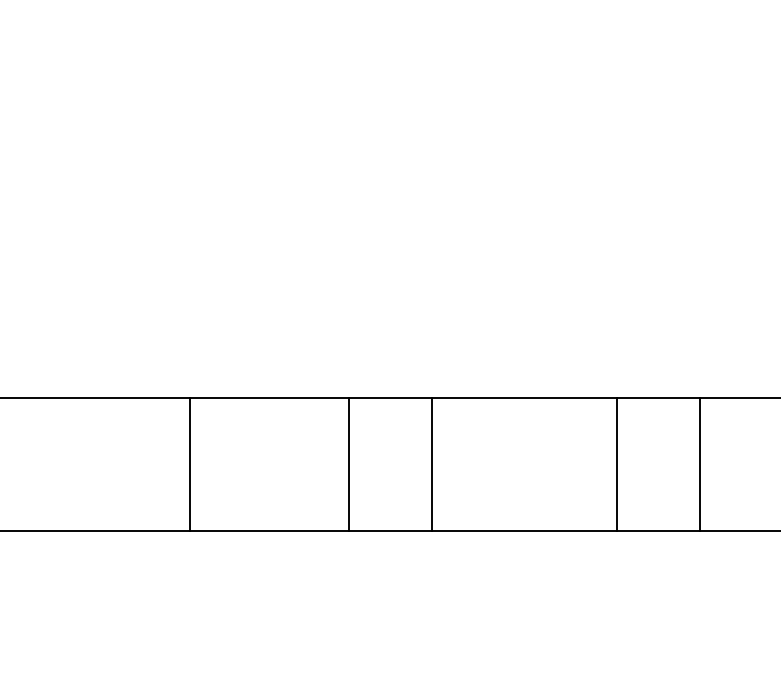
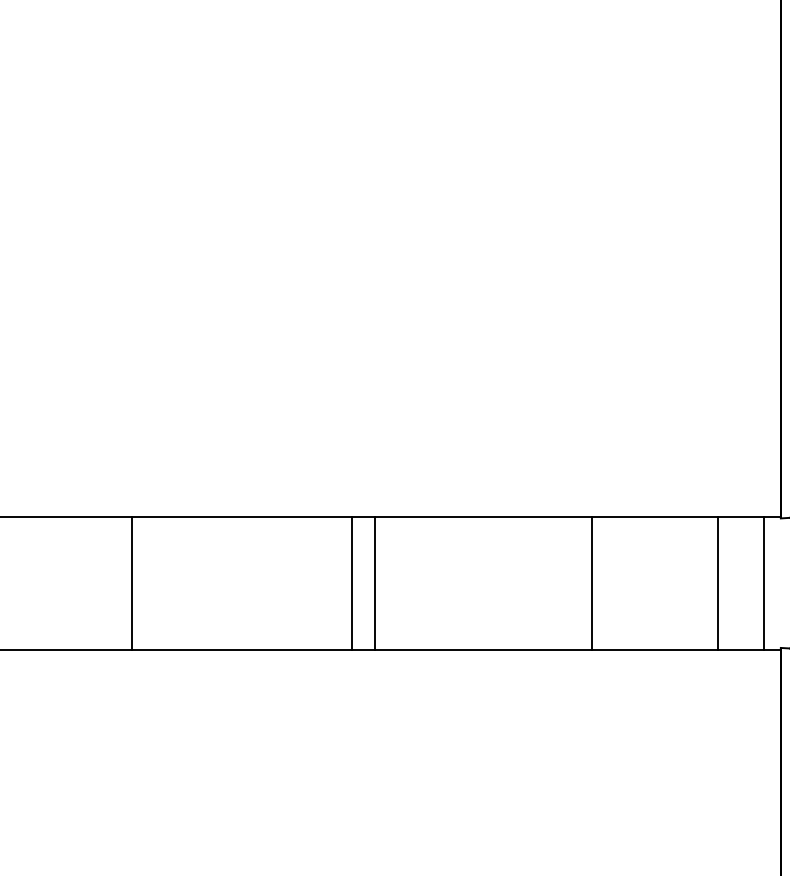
line: (189, 463) -> (131, 582), moved
line: (348, 463) -> (351, 582), moved
line: (431, 463) -> (375, 582), moved
line: (699, 463) -> (718, 582), moved

